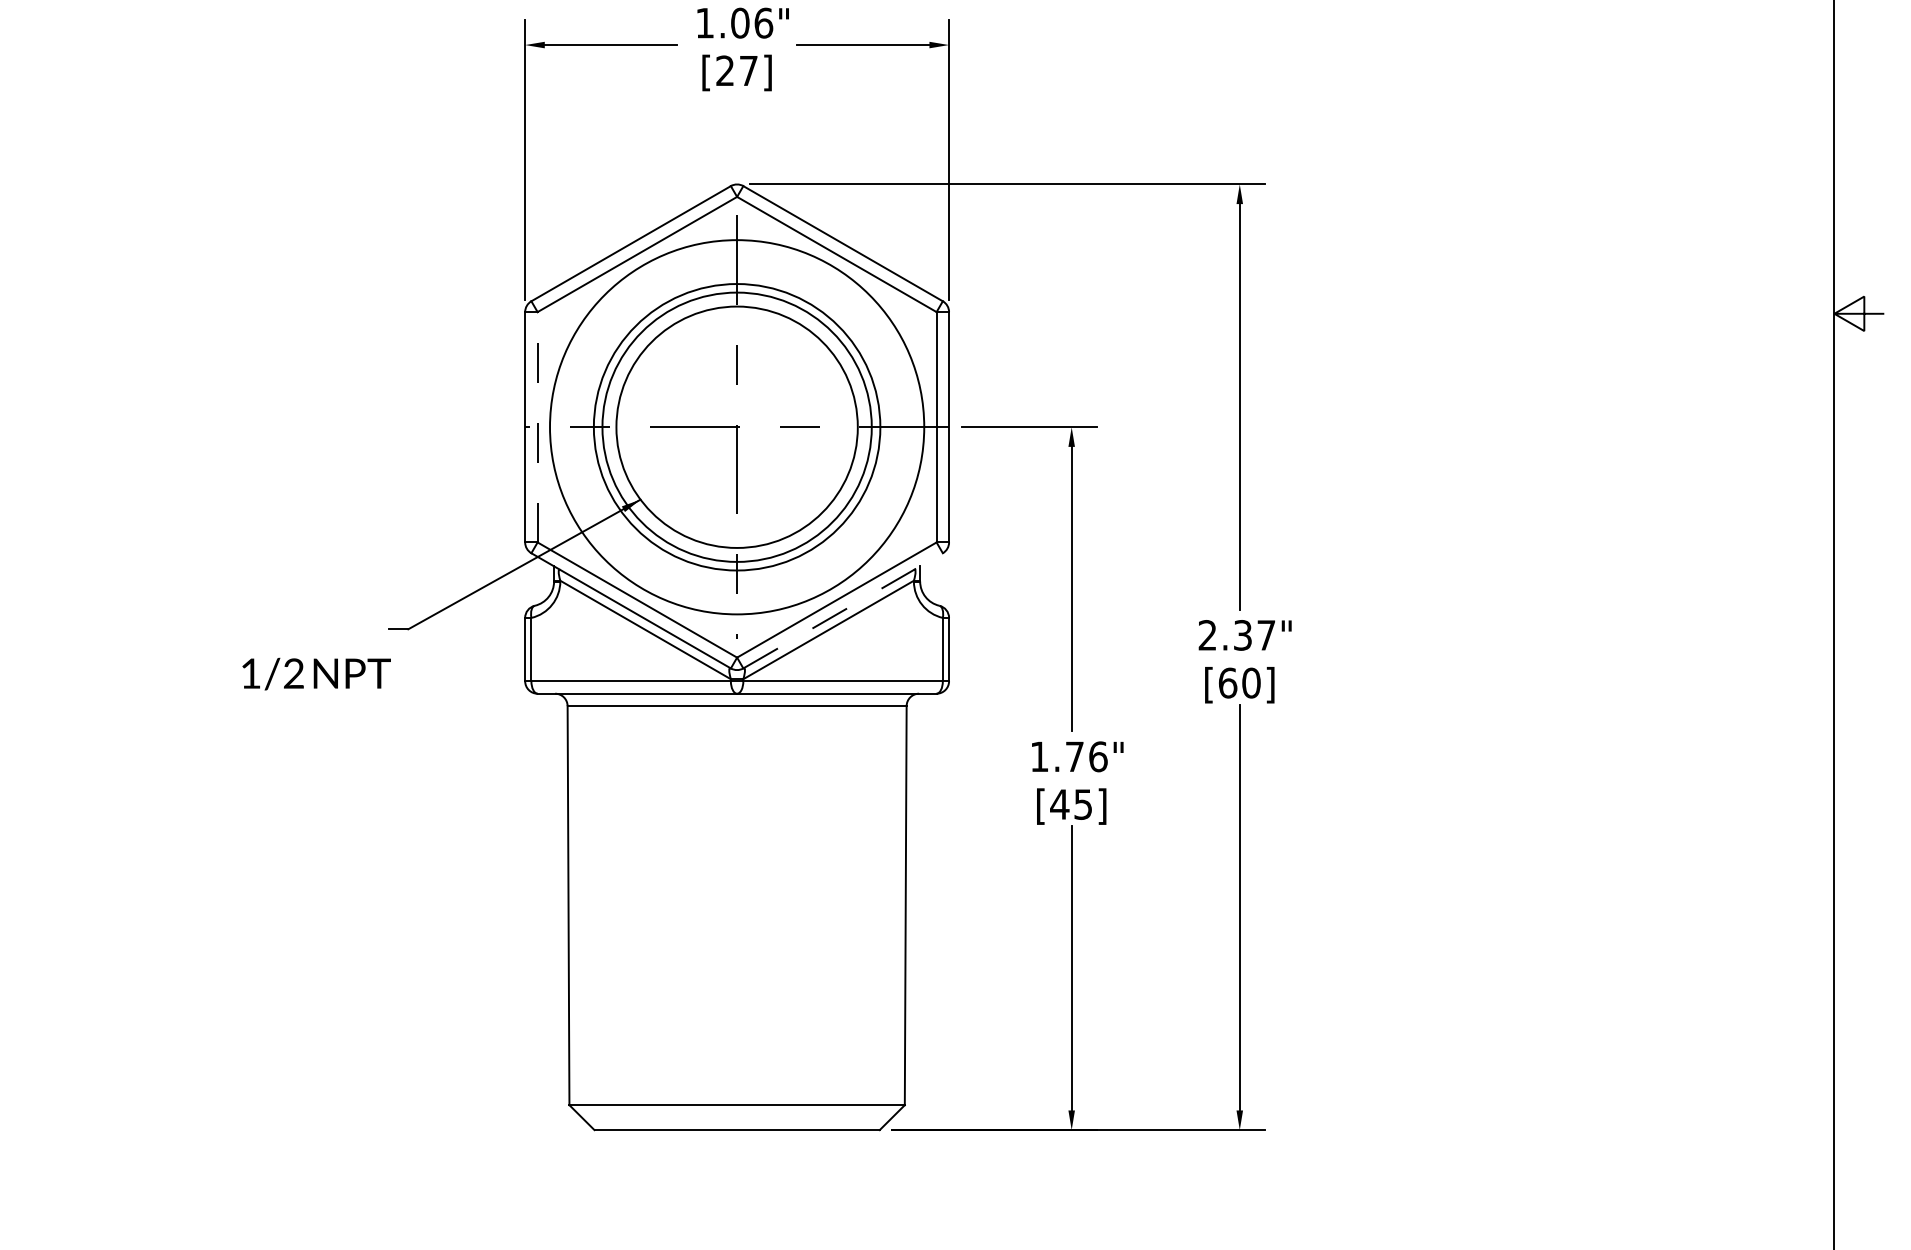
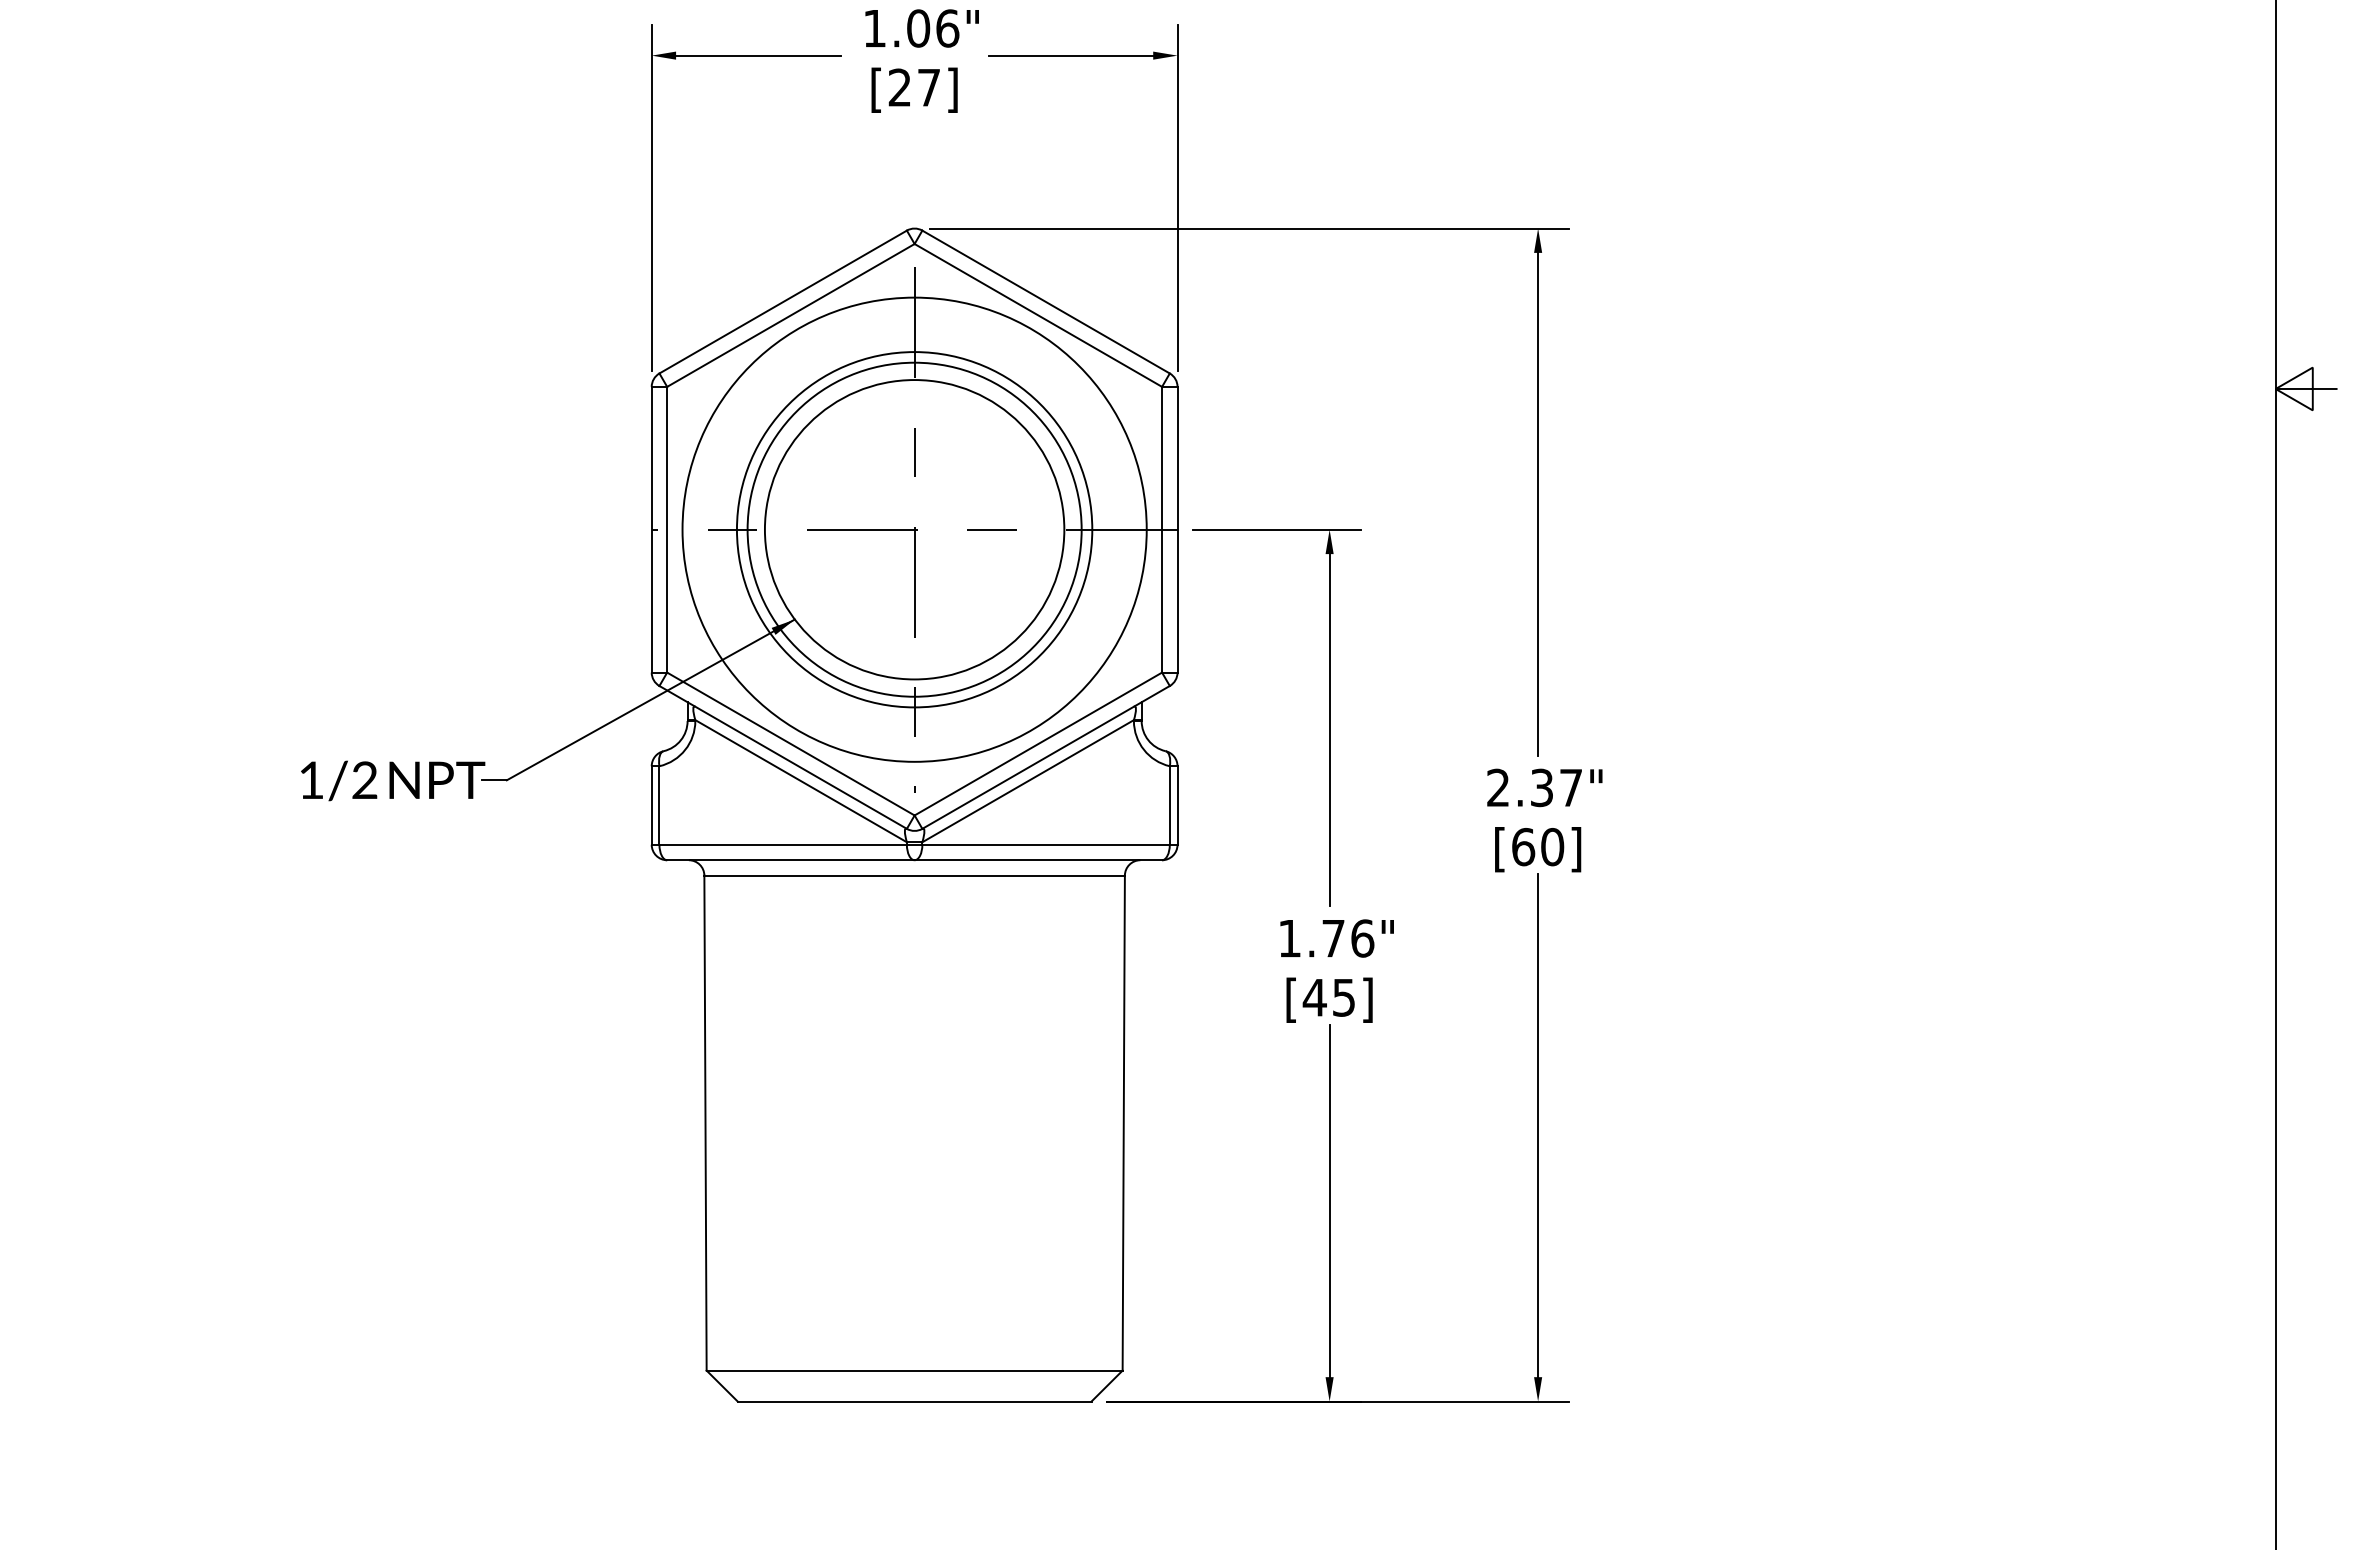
line: (537, 427) -> (667, 529), dashed -> solid
line: (843, 610) -> (1046, 757), dashed -> solid
text: (316, 673) -> (393, 780), moved

